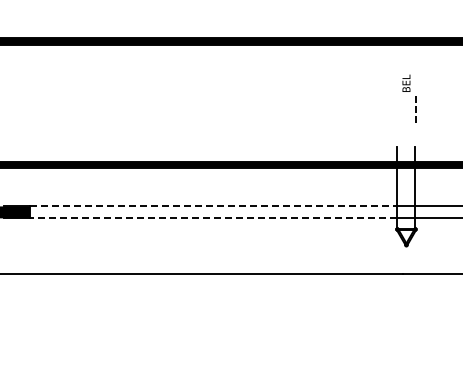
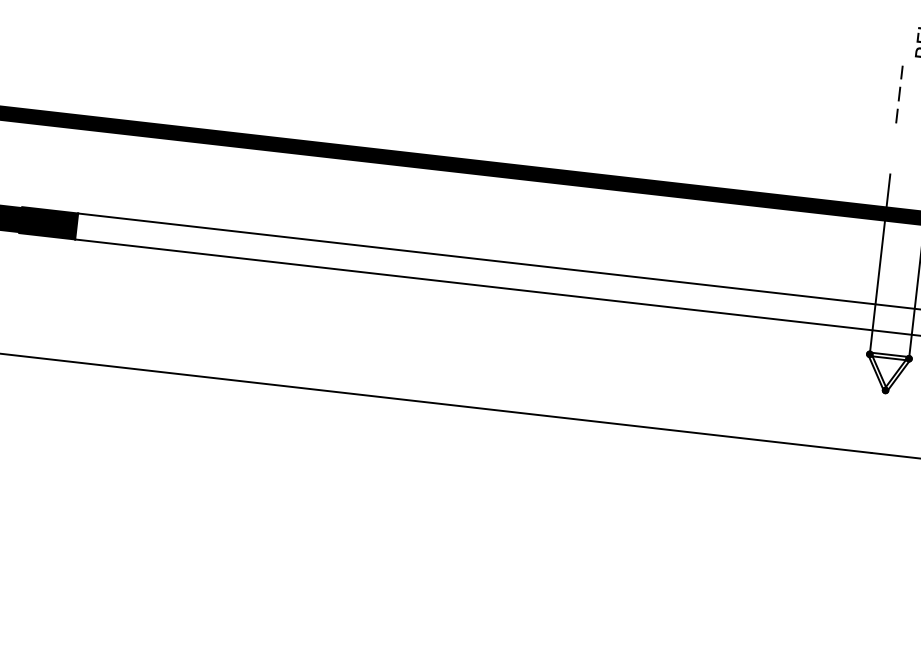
line: (397, 109) -> (899, 93), added
line: (213, 206) -> (476, 259), dashed -> solid
line: (213, 218) -> (473, 285), dashed -> solid

